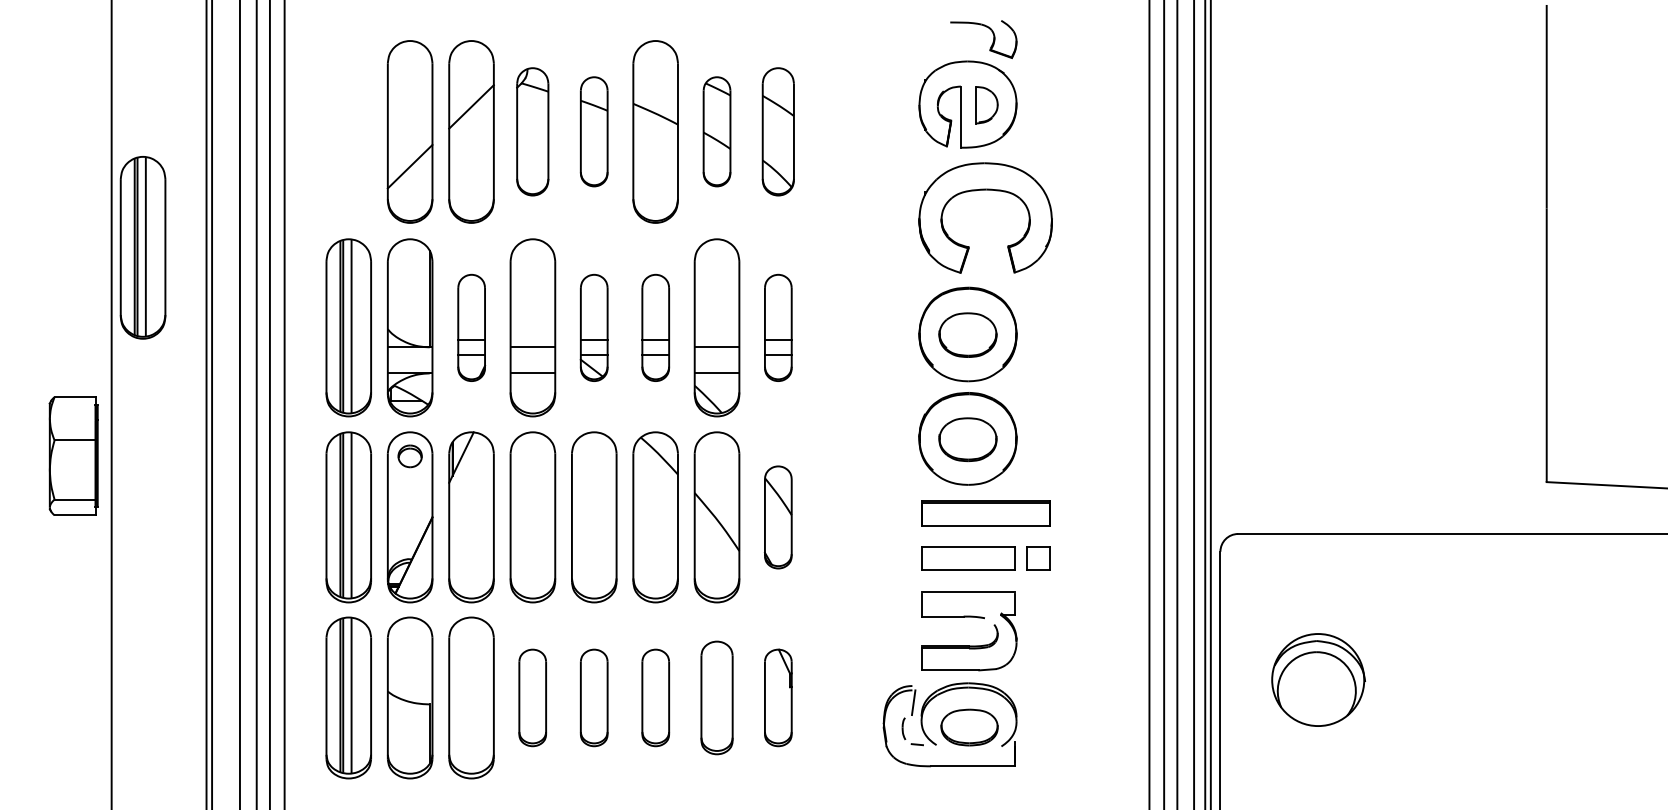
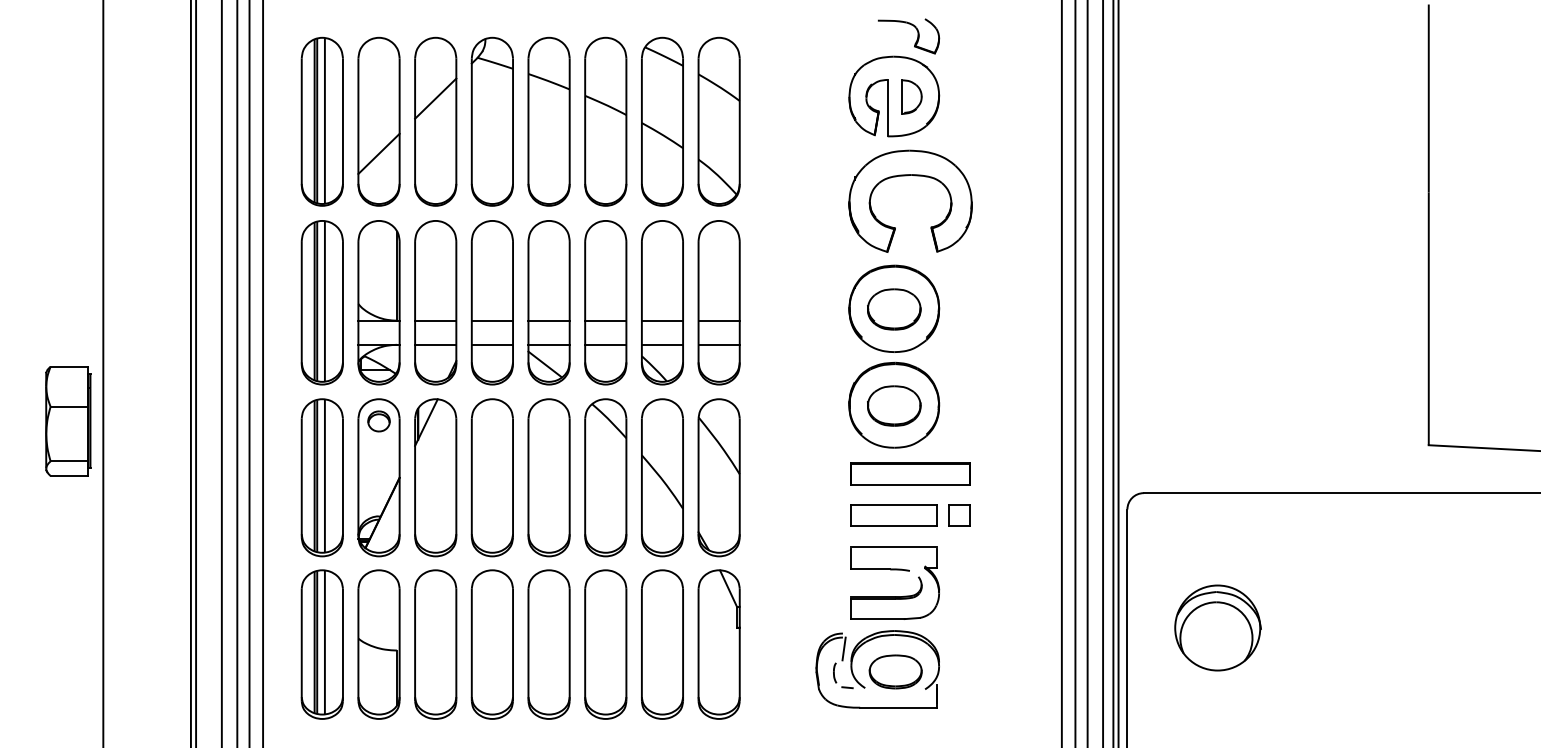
part: (531, 131) -> (491, 121), size x1.43
part: (593, 131) -> (548, 121), size x1.67
part: (717, 131) -> (662, 121), size x1.67
part: (777, 131) -> (718, 121), size x1.43
part: (142, 247) -> (321, 121), moved
part: (471, 327) -> (435, 302), size x1.67
part: (593, 327) -> (548, 302), size x1.67
part: (655, 327) -> (605, 302), size x1.67
part: (777, 327) -> (718, 302), size x1.67
part: (777, 517) -> (718, 477), size x1.67
part: (531, 697) -> (491, 644), size x1.67
part: (593, 697) -> (548, 644), size x1.67
part: (655, 697) -> (605, 644), size x1.67
part: (717, 697) -> (662, 644), size x1.43
part: (777, 697) -> (718, 644), size x1.67

